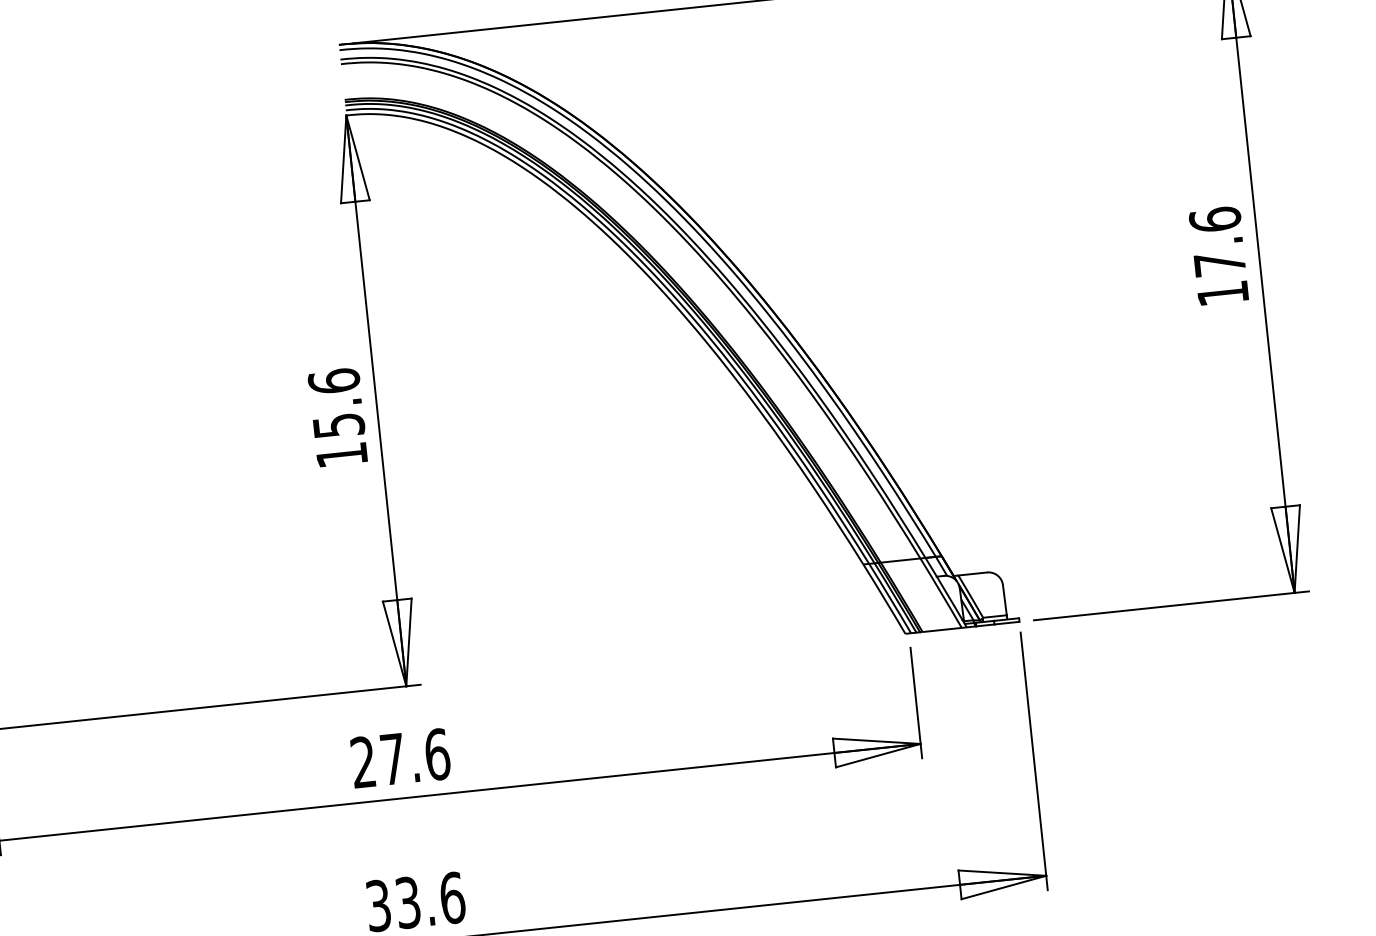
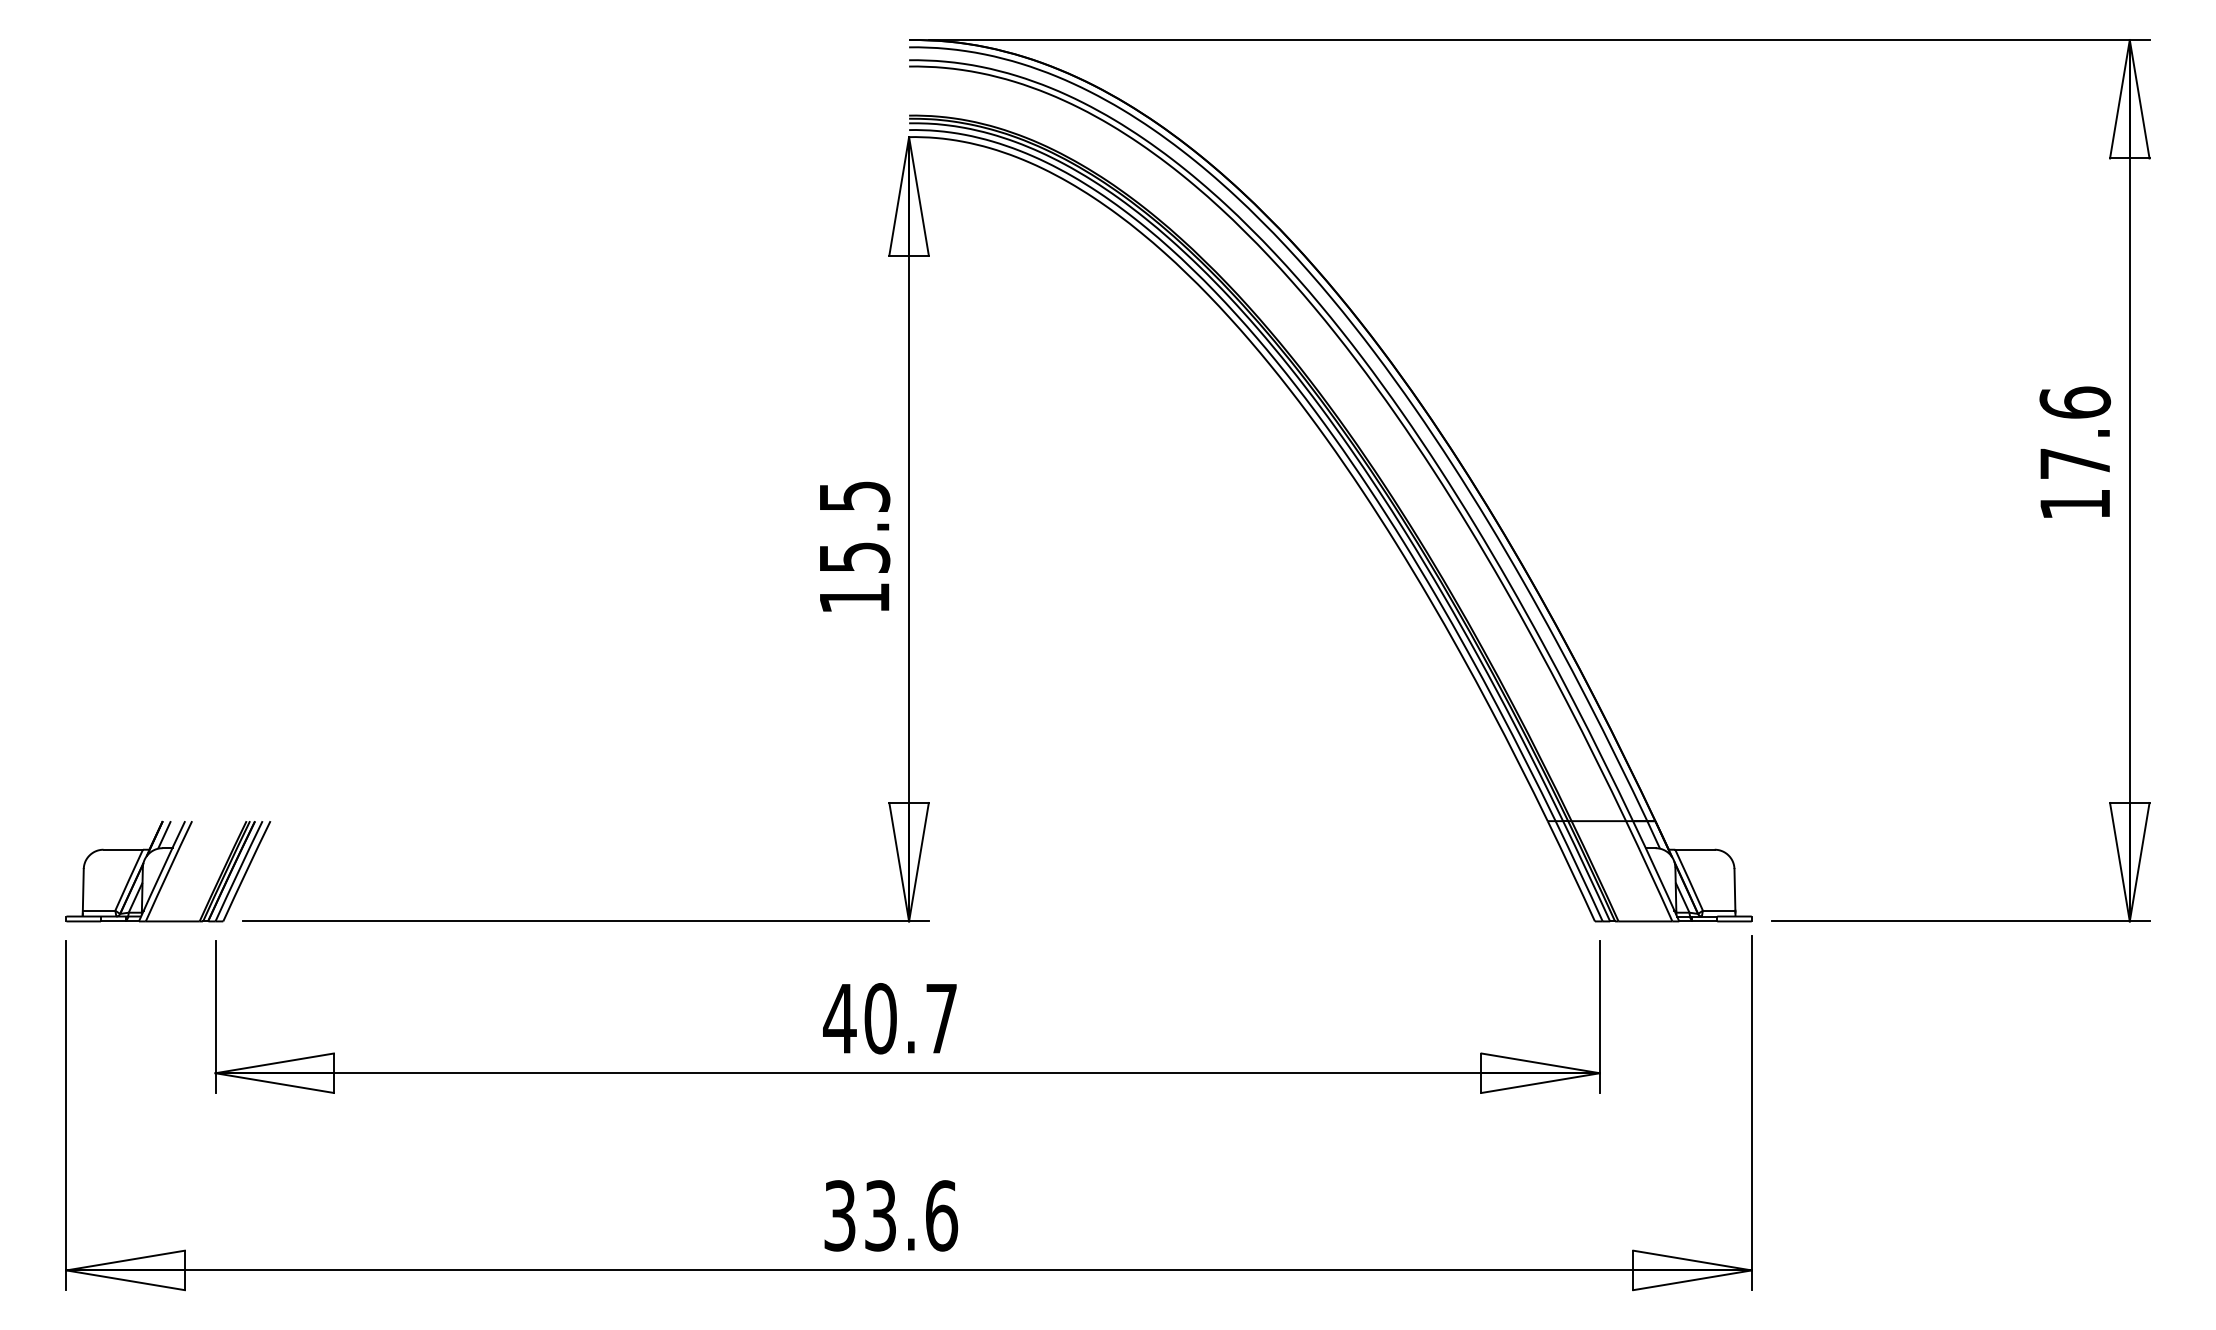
text: (334, 381) -> (854, 496), 15.6 -> 15.5
text: (400, 758) -> (890, 1018), 27.6 -> 40.7

